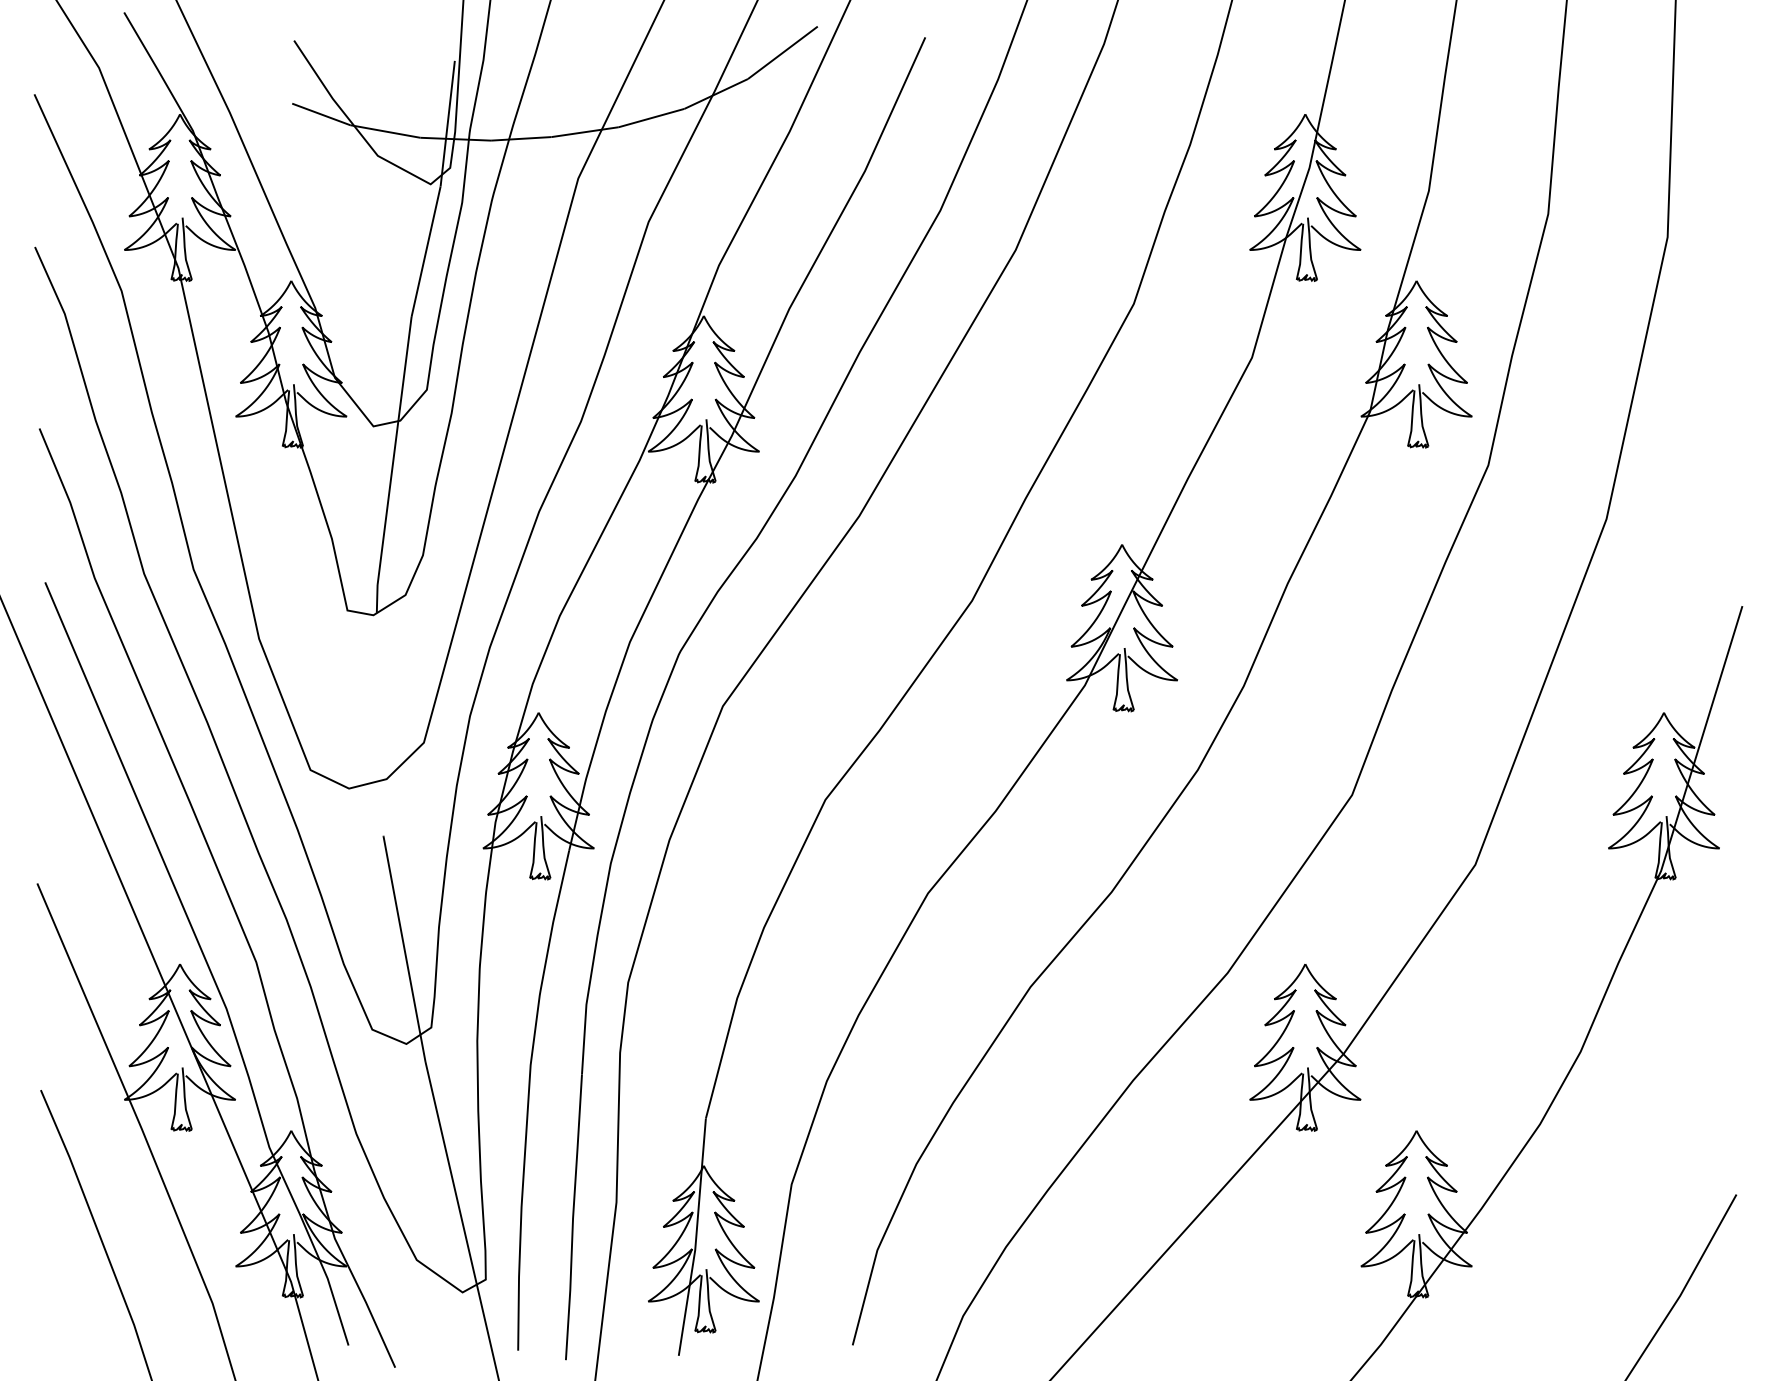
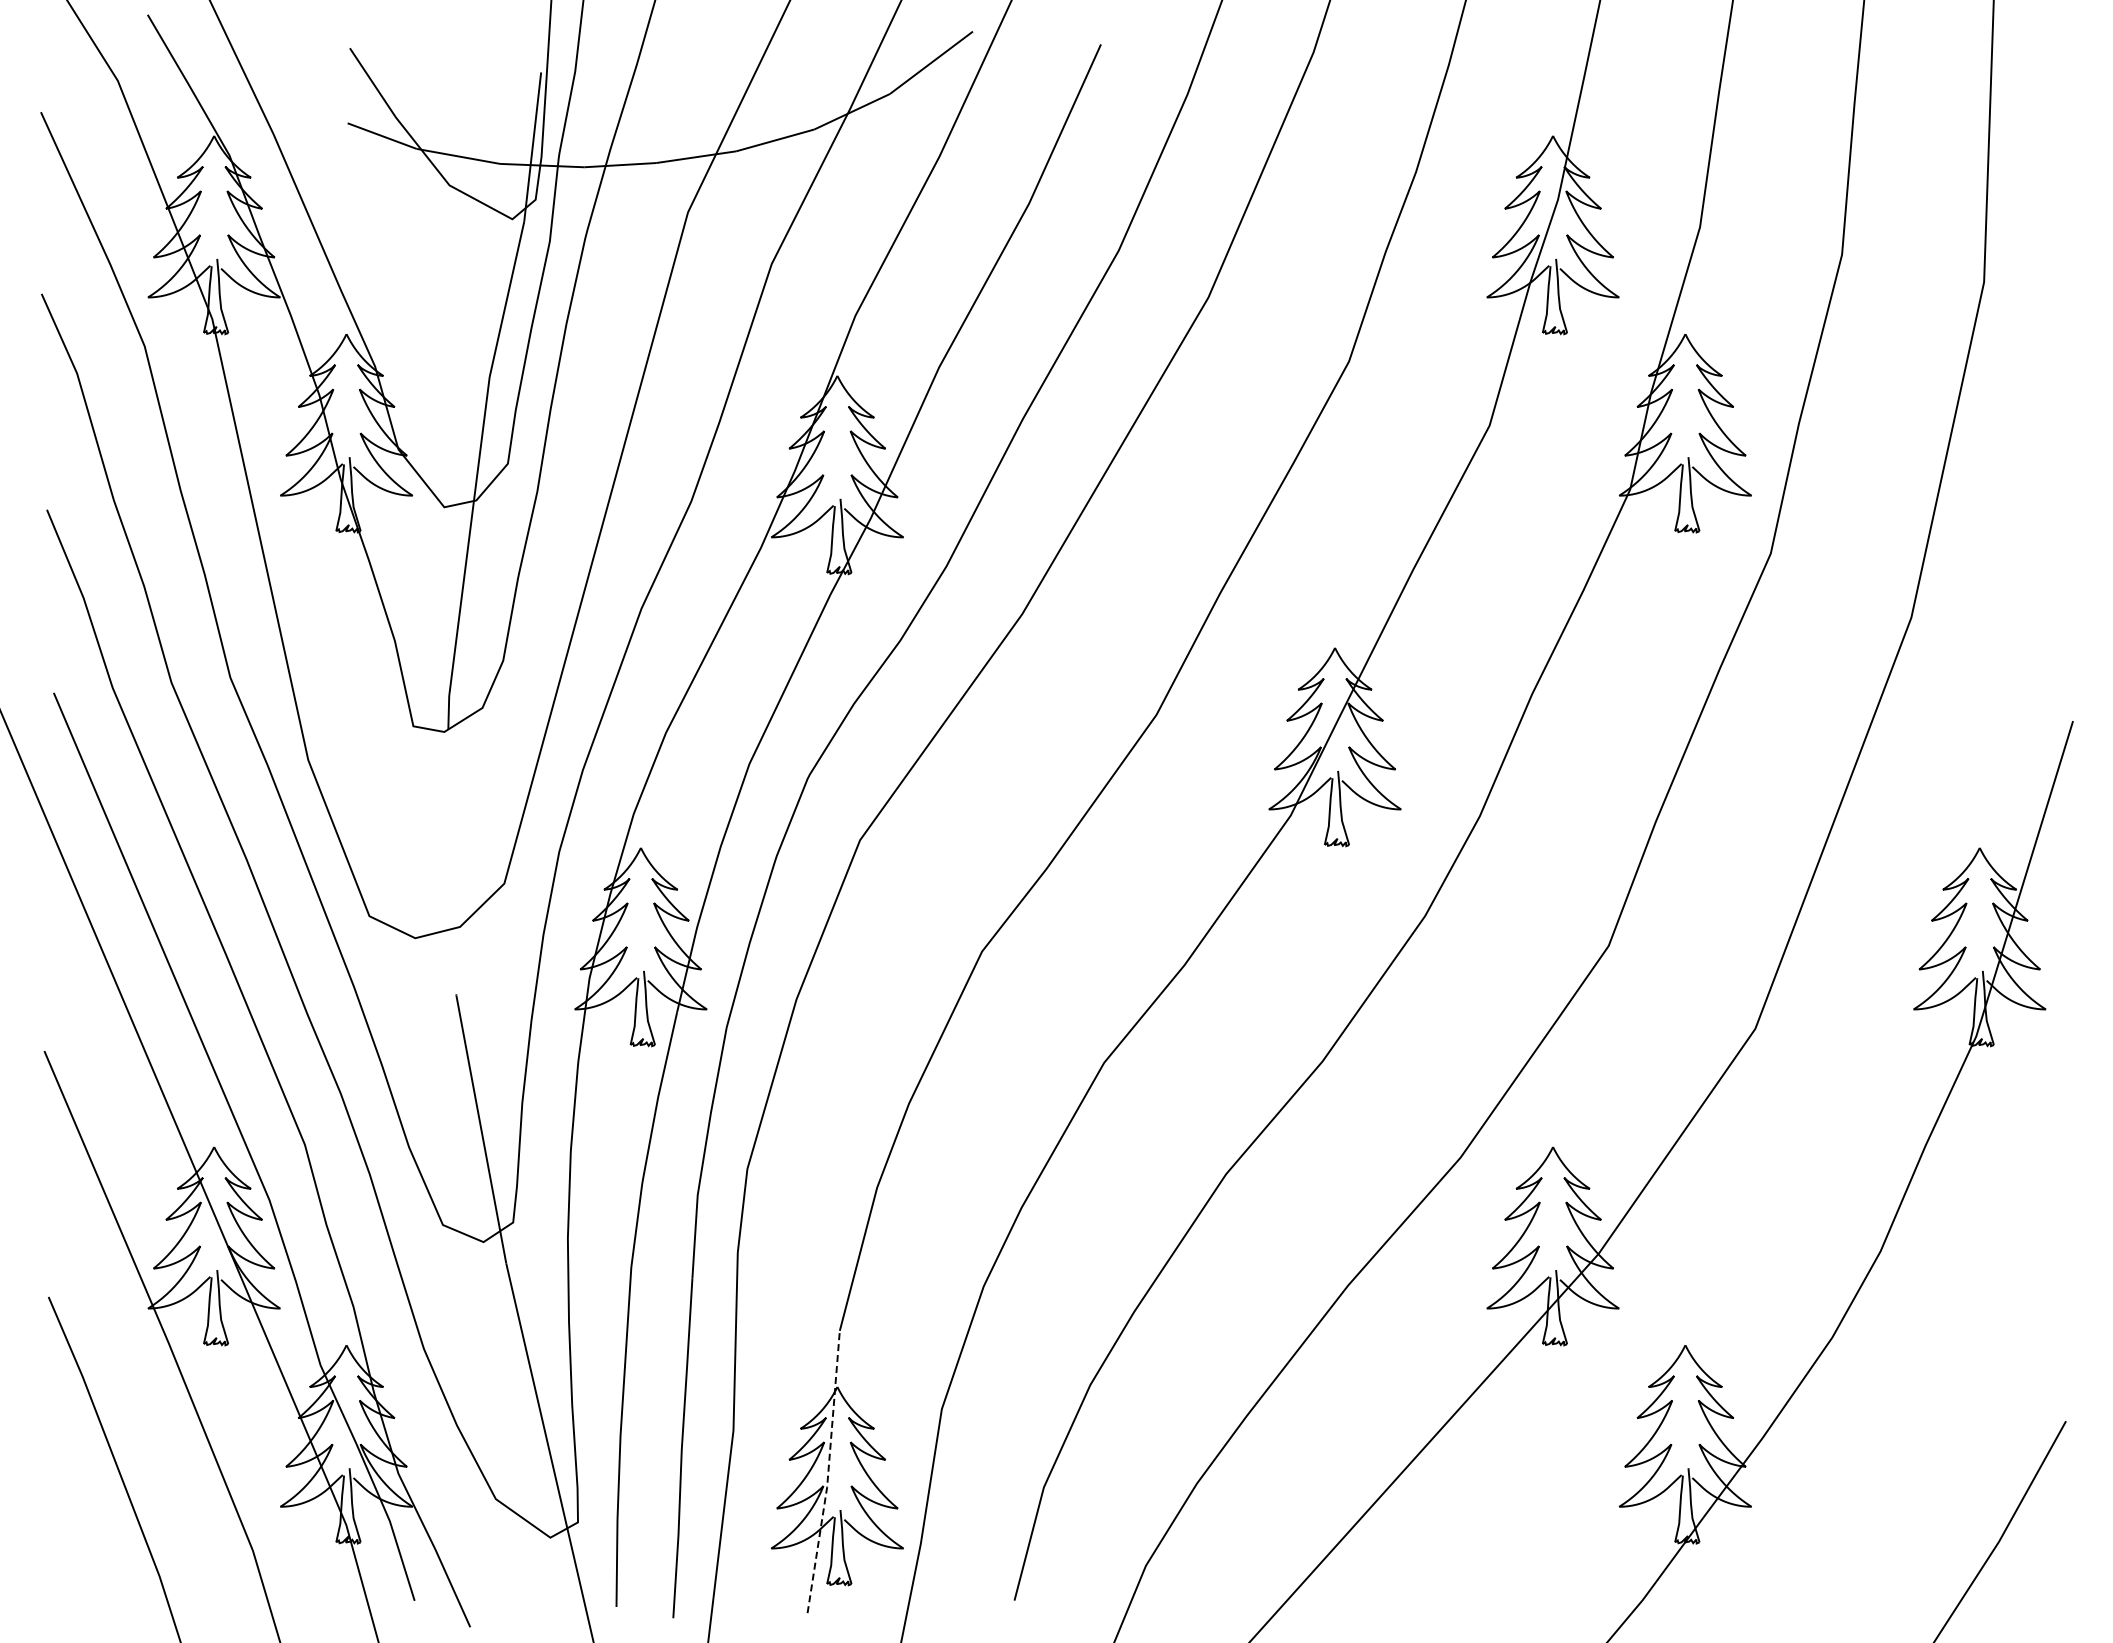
line: (696, 1238) -> (828, 1473), solid -> dashed

